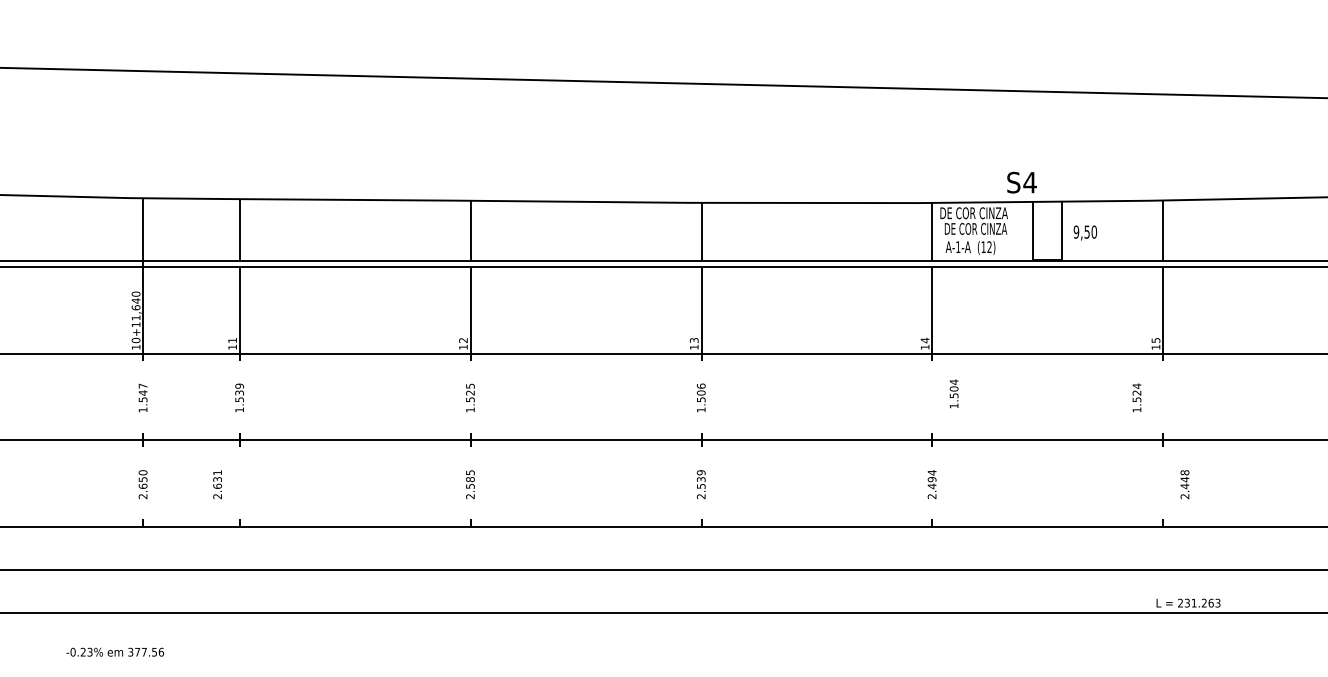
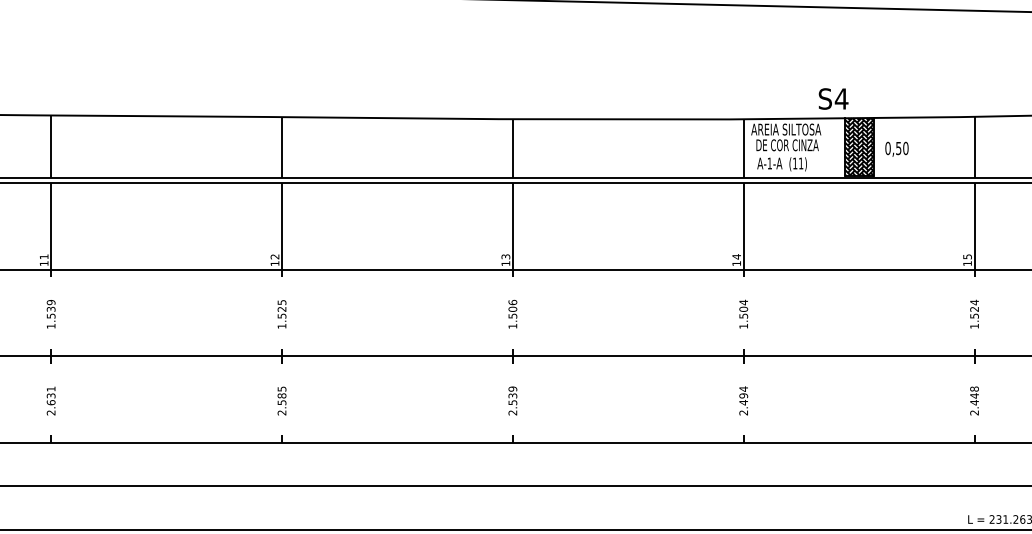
text: (974, 213) -> (786, 129), DE COR CINZA -> AREIA SILTOSA
hatch: (1047, 230) -> (859, 146), added
text: (1076, 231) -> (888, 147), 9,50 -> 0,50
text: (989, 246) -> (801, 162), (12) -> (11)
text: (953, 393) -> (743, 313), moved
text: (1136, 397) -> (974, 313), moved
text: (217, 484) -> (51, 400), moved
text: (1184, 484) -> (974, 400), moved

